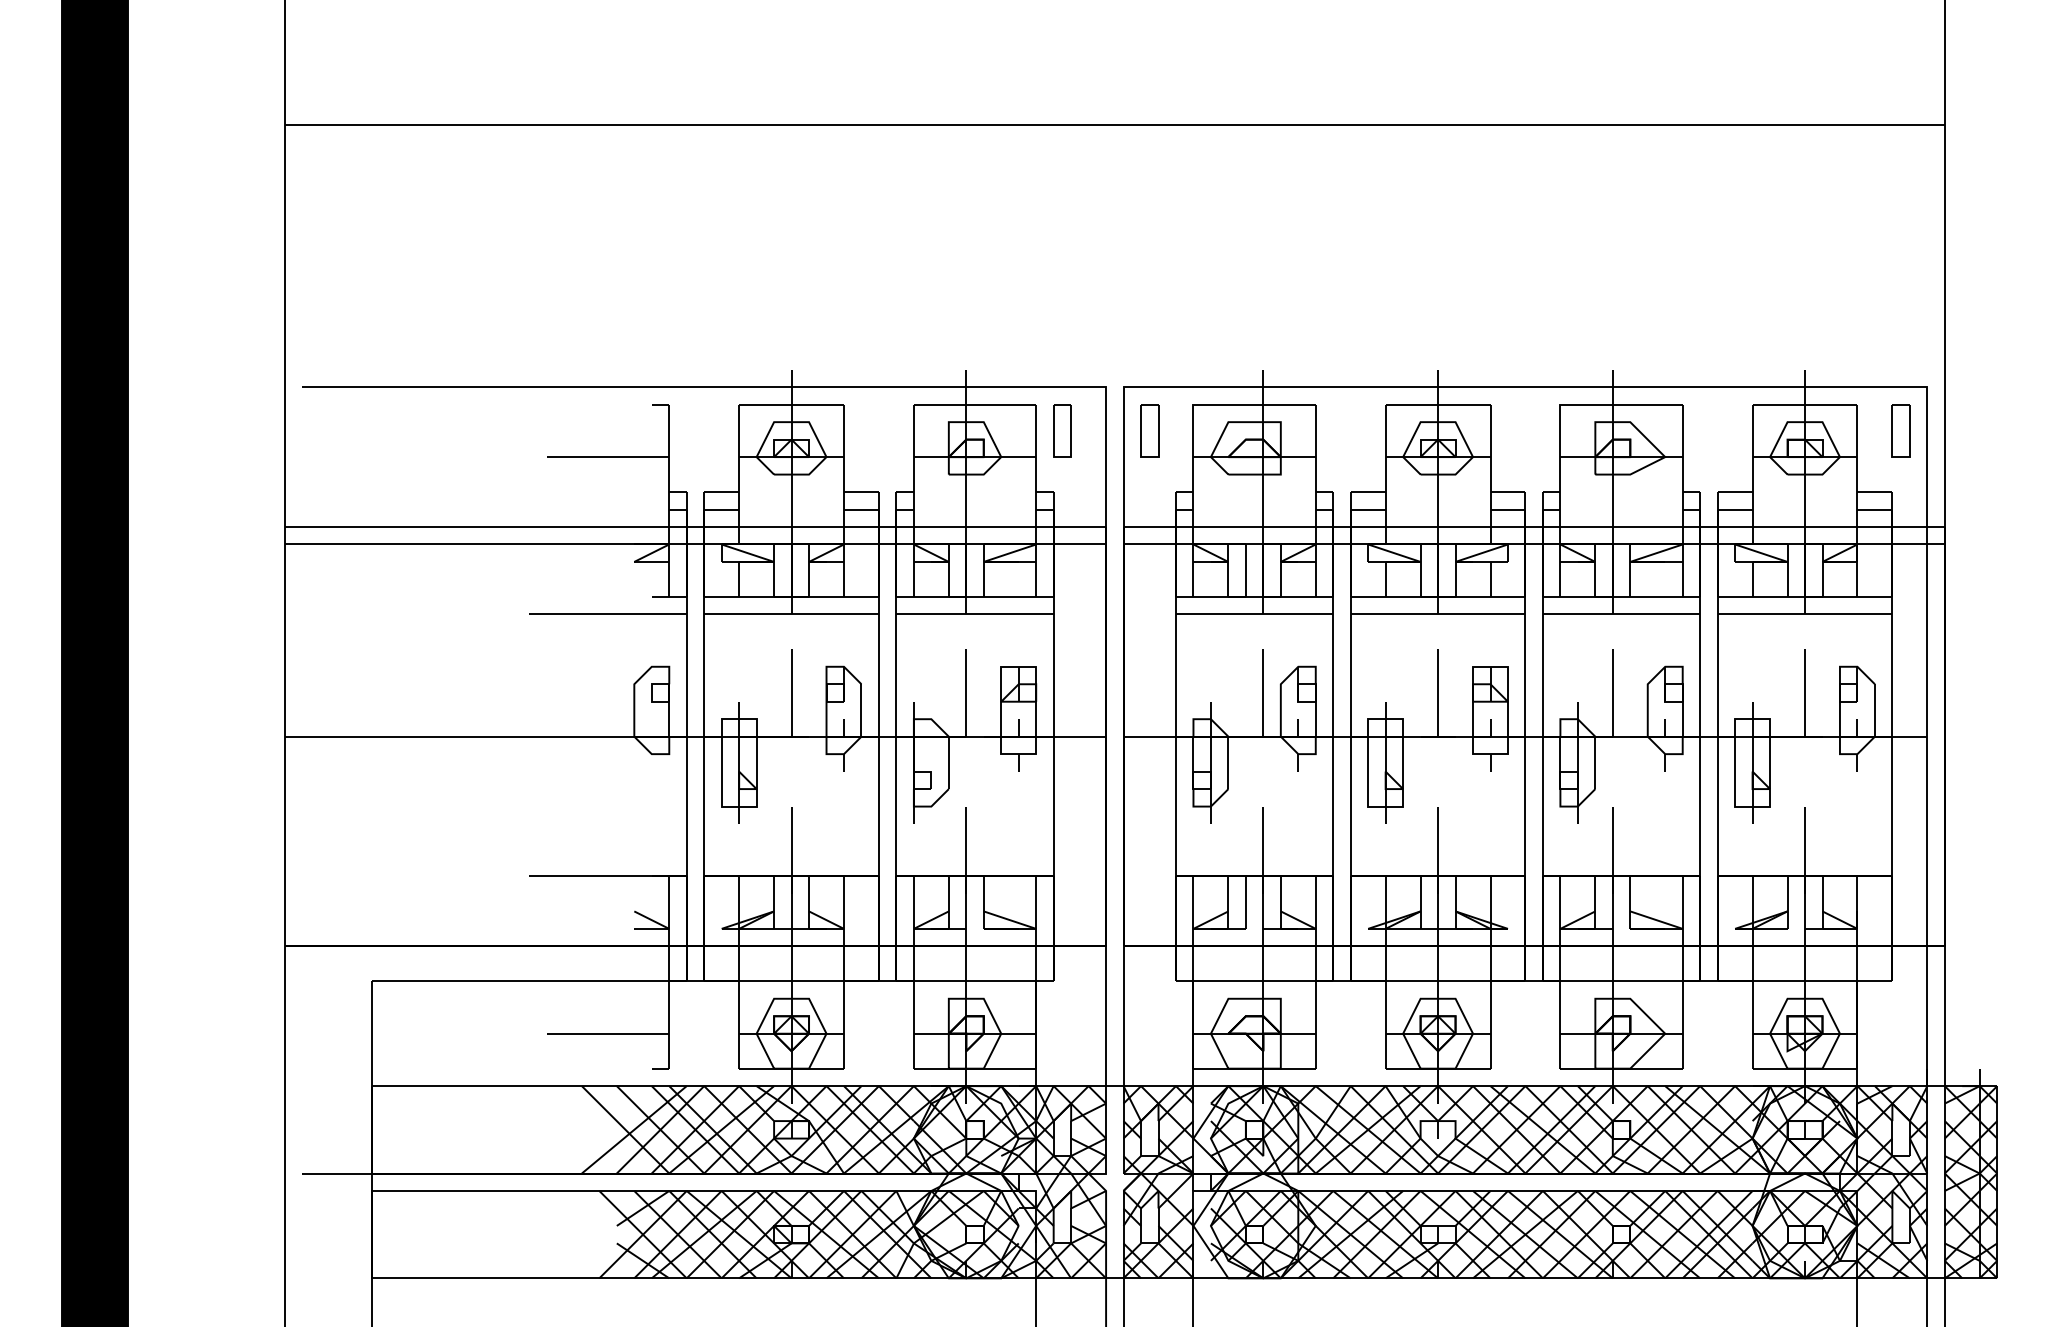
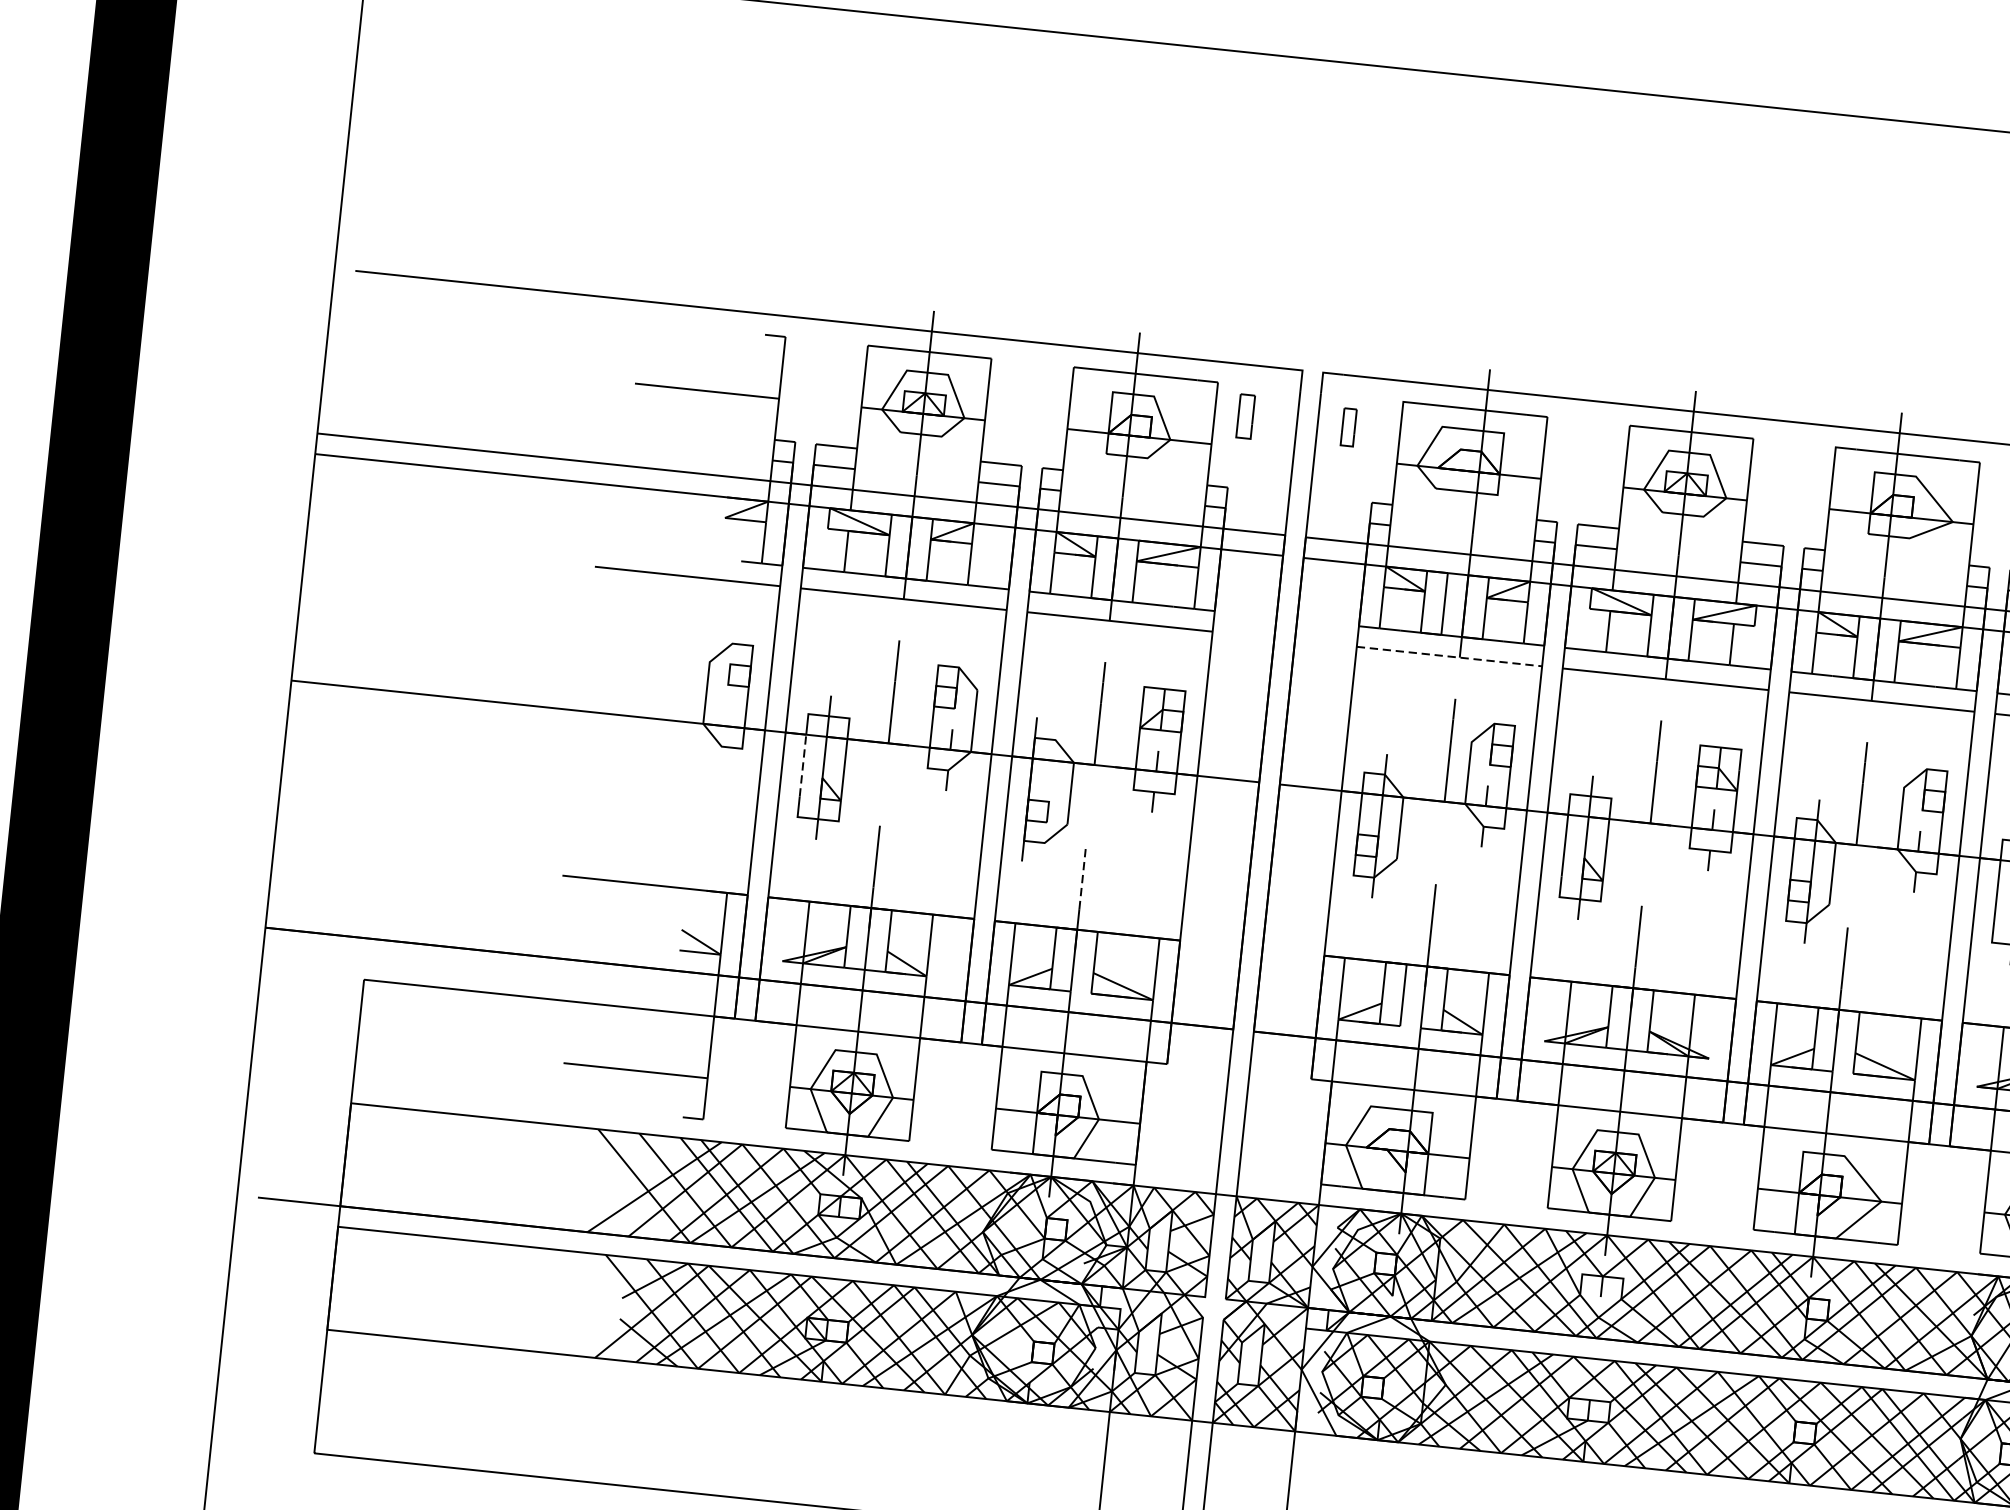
part: (1062, 430) -> (1245, 416), size x0.7
part: (1149, 430) -> (1348, 426), size x0.6
line: (1254, 614) -> (1449, 656), solid -> dashed
line: (721, 762) -> (802, 765), solid -> dashed
line: (966, 832) -> (1082, 877), solid -> dashed

